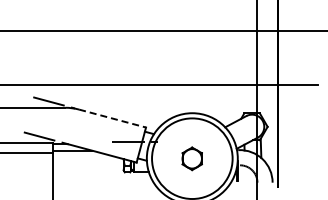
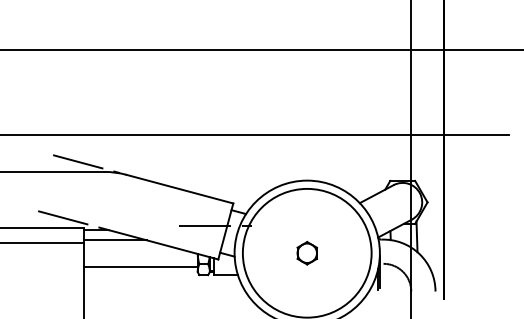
line: (112, 118) -> (179, 189), dashed -> solid
part: (192, 158) -> (307, 252), size x0.62
line: (87, 167) -> (139, 267), added

